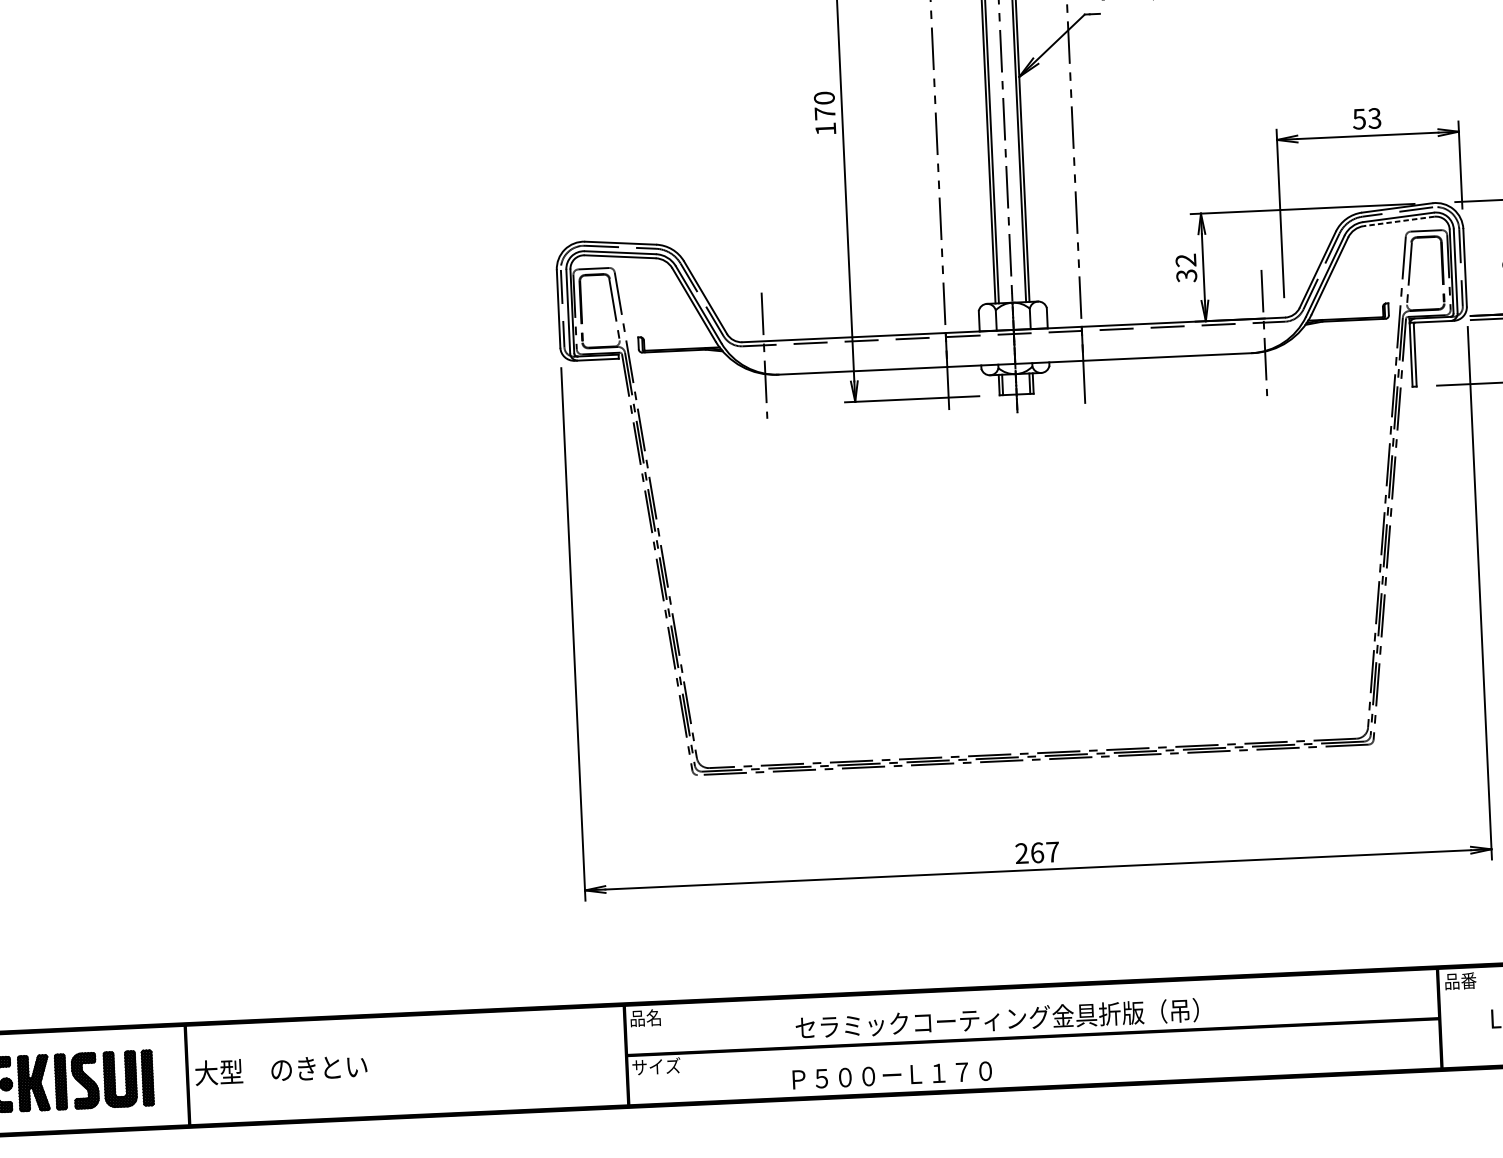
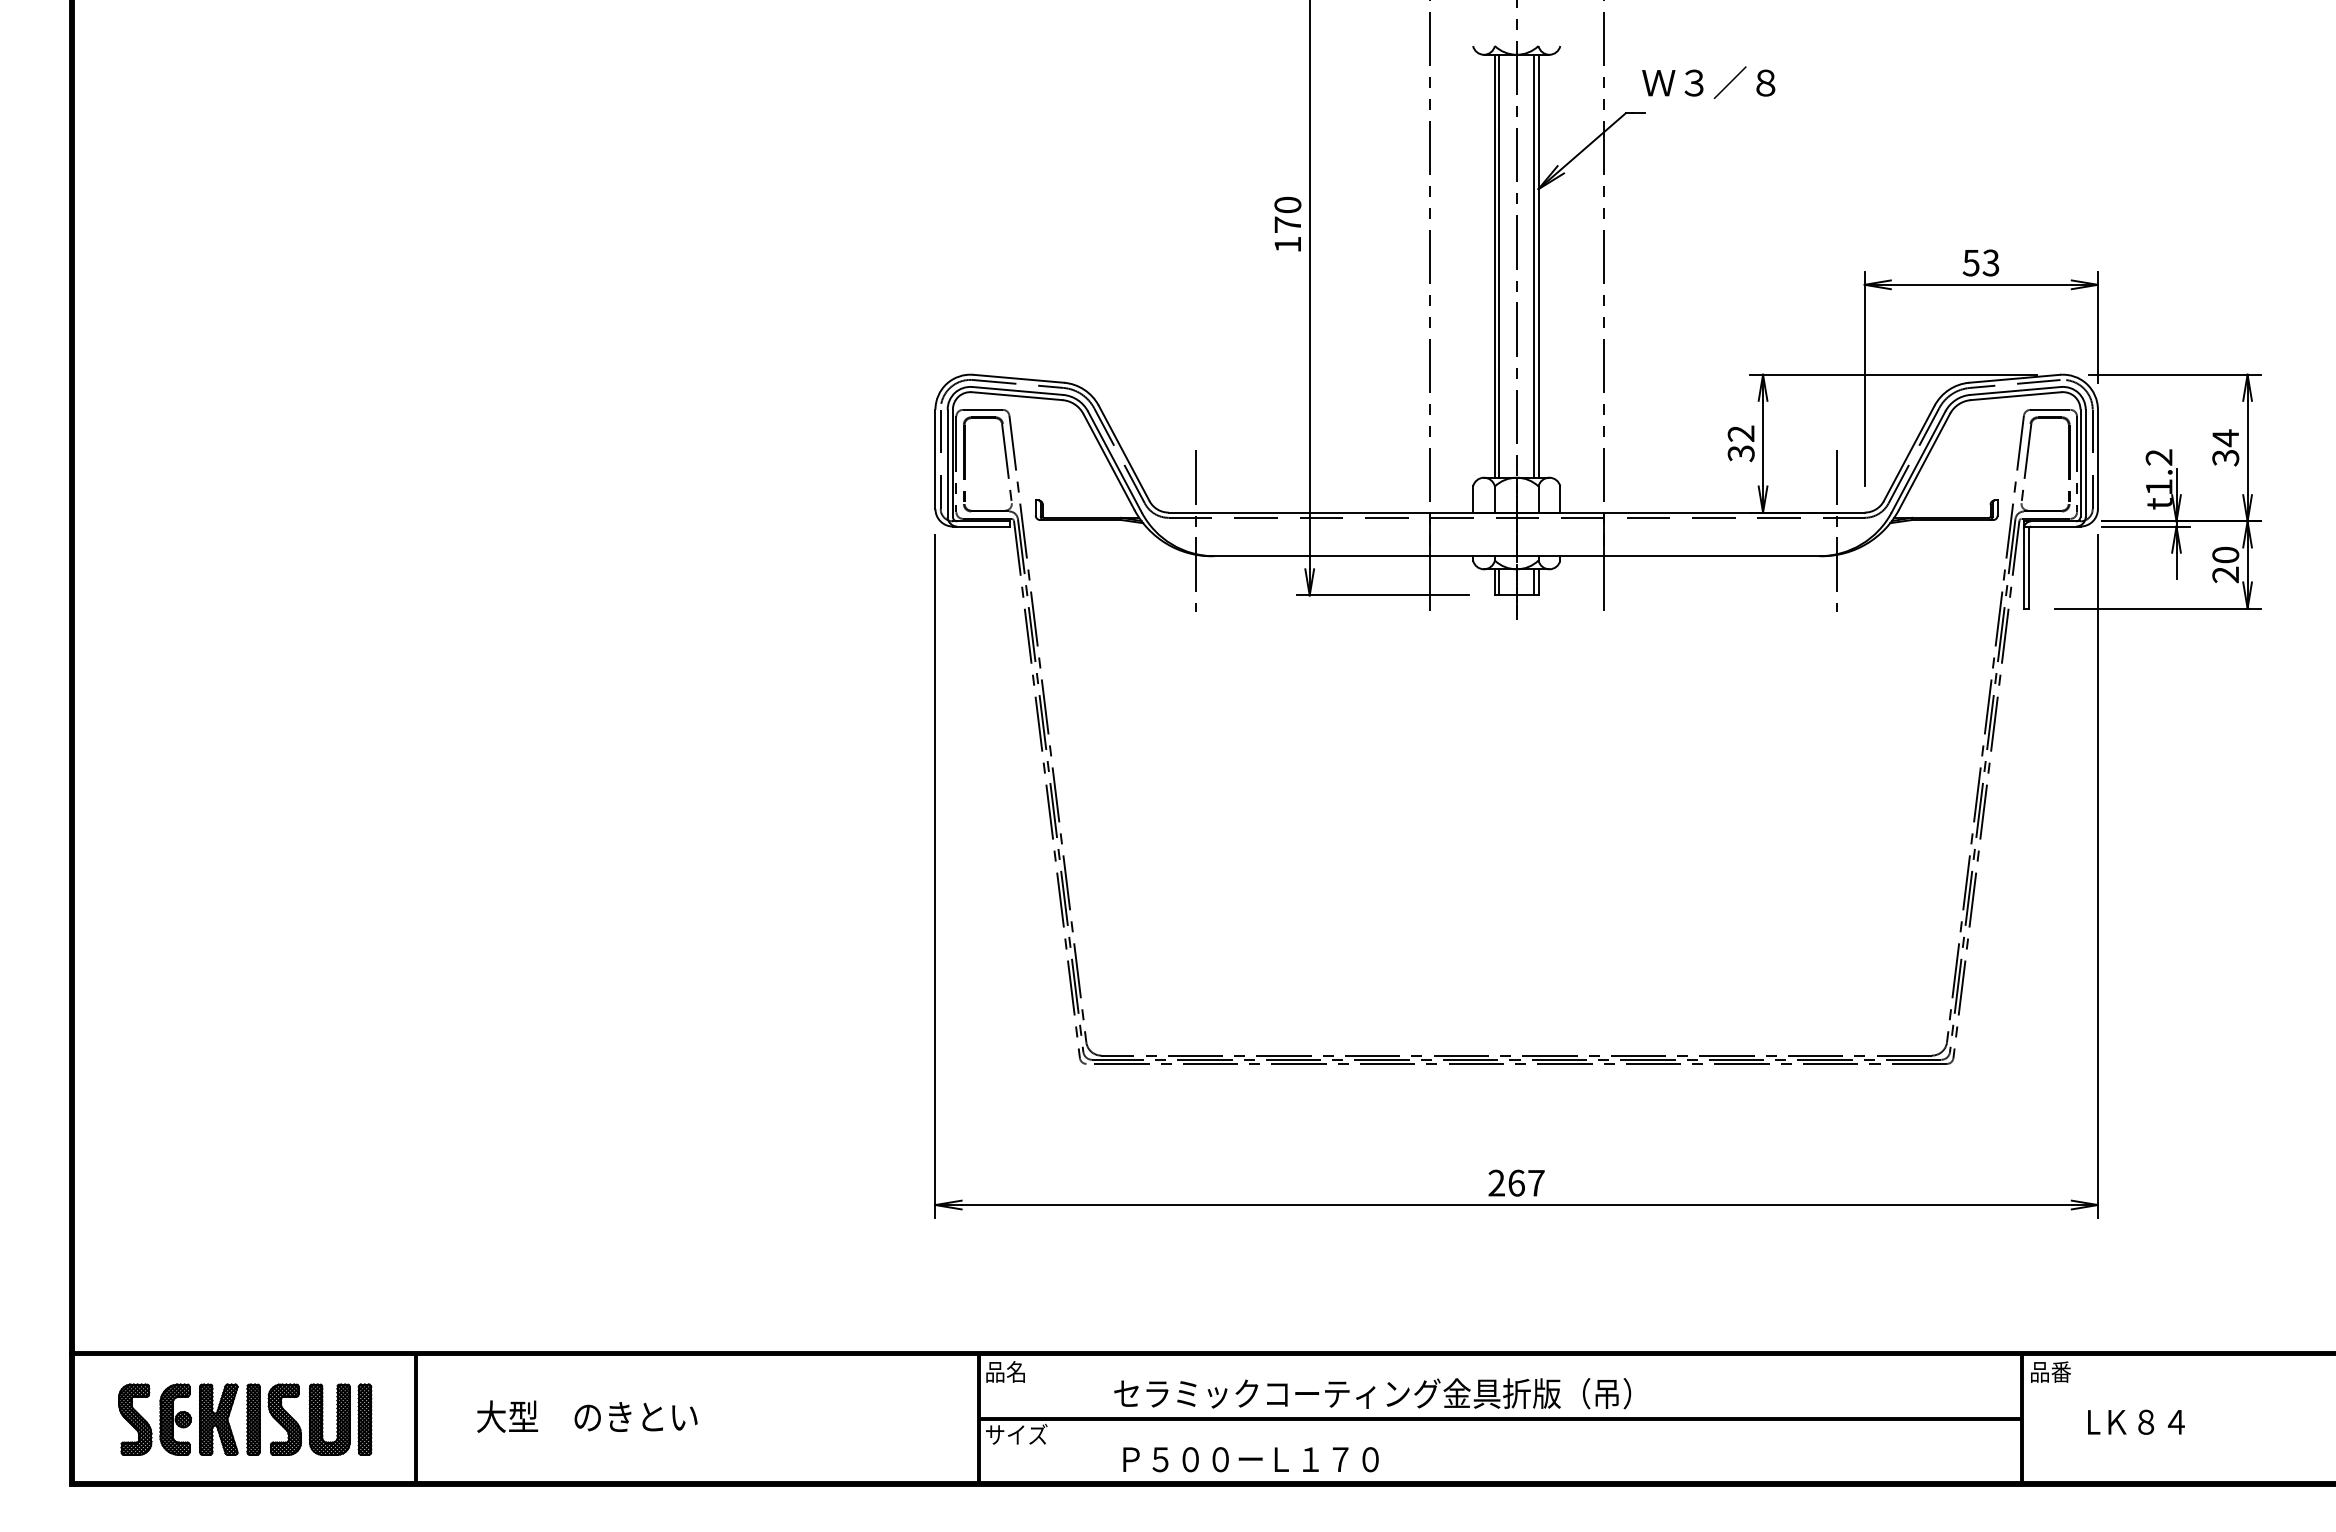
line: (1399, 221) -> (2016, 396), dashed -> solid
text: (997, 1019) -> (1372, 1393), moved
text: (281, 1069) -> (587, 1416), moved
text: (891, 1075) -> (1250, 1459), moved

